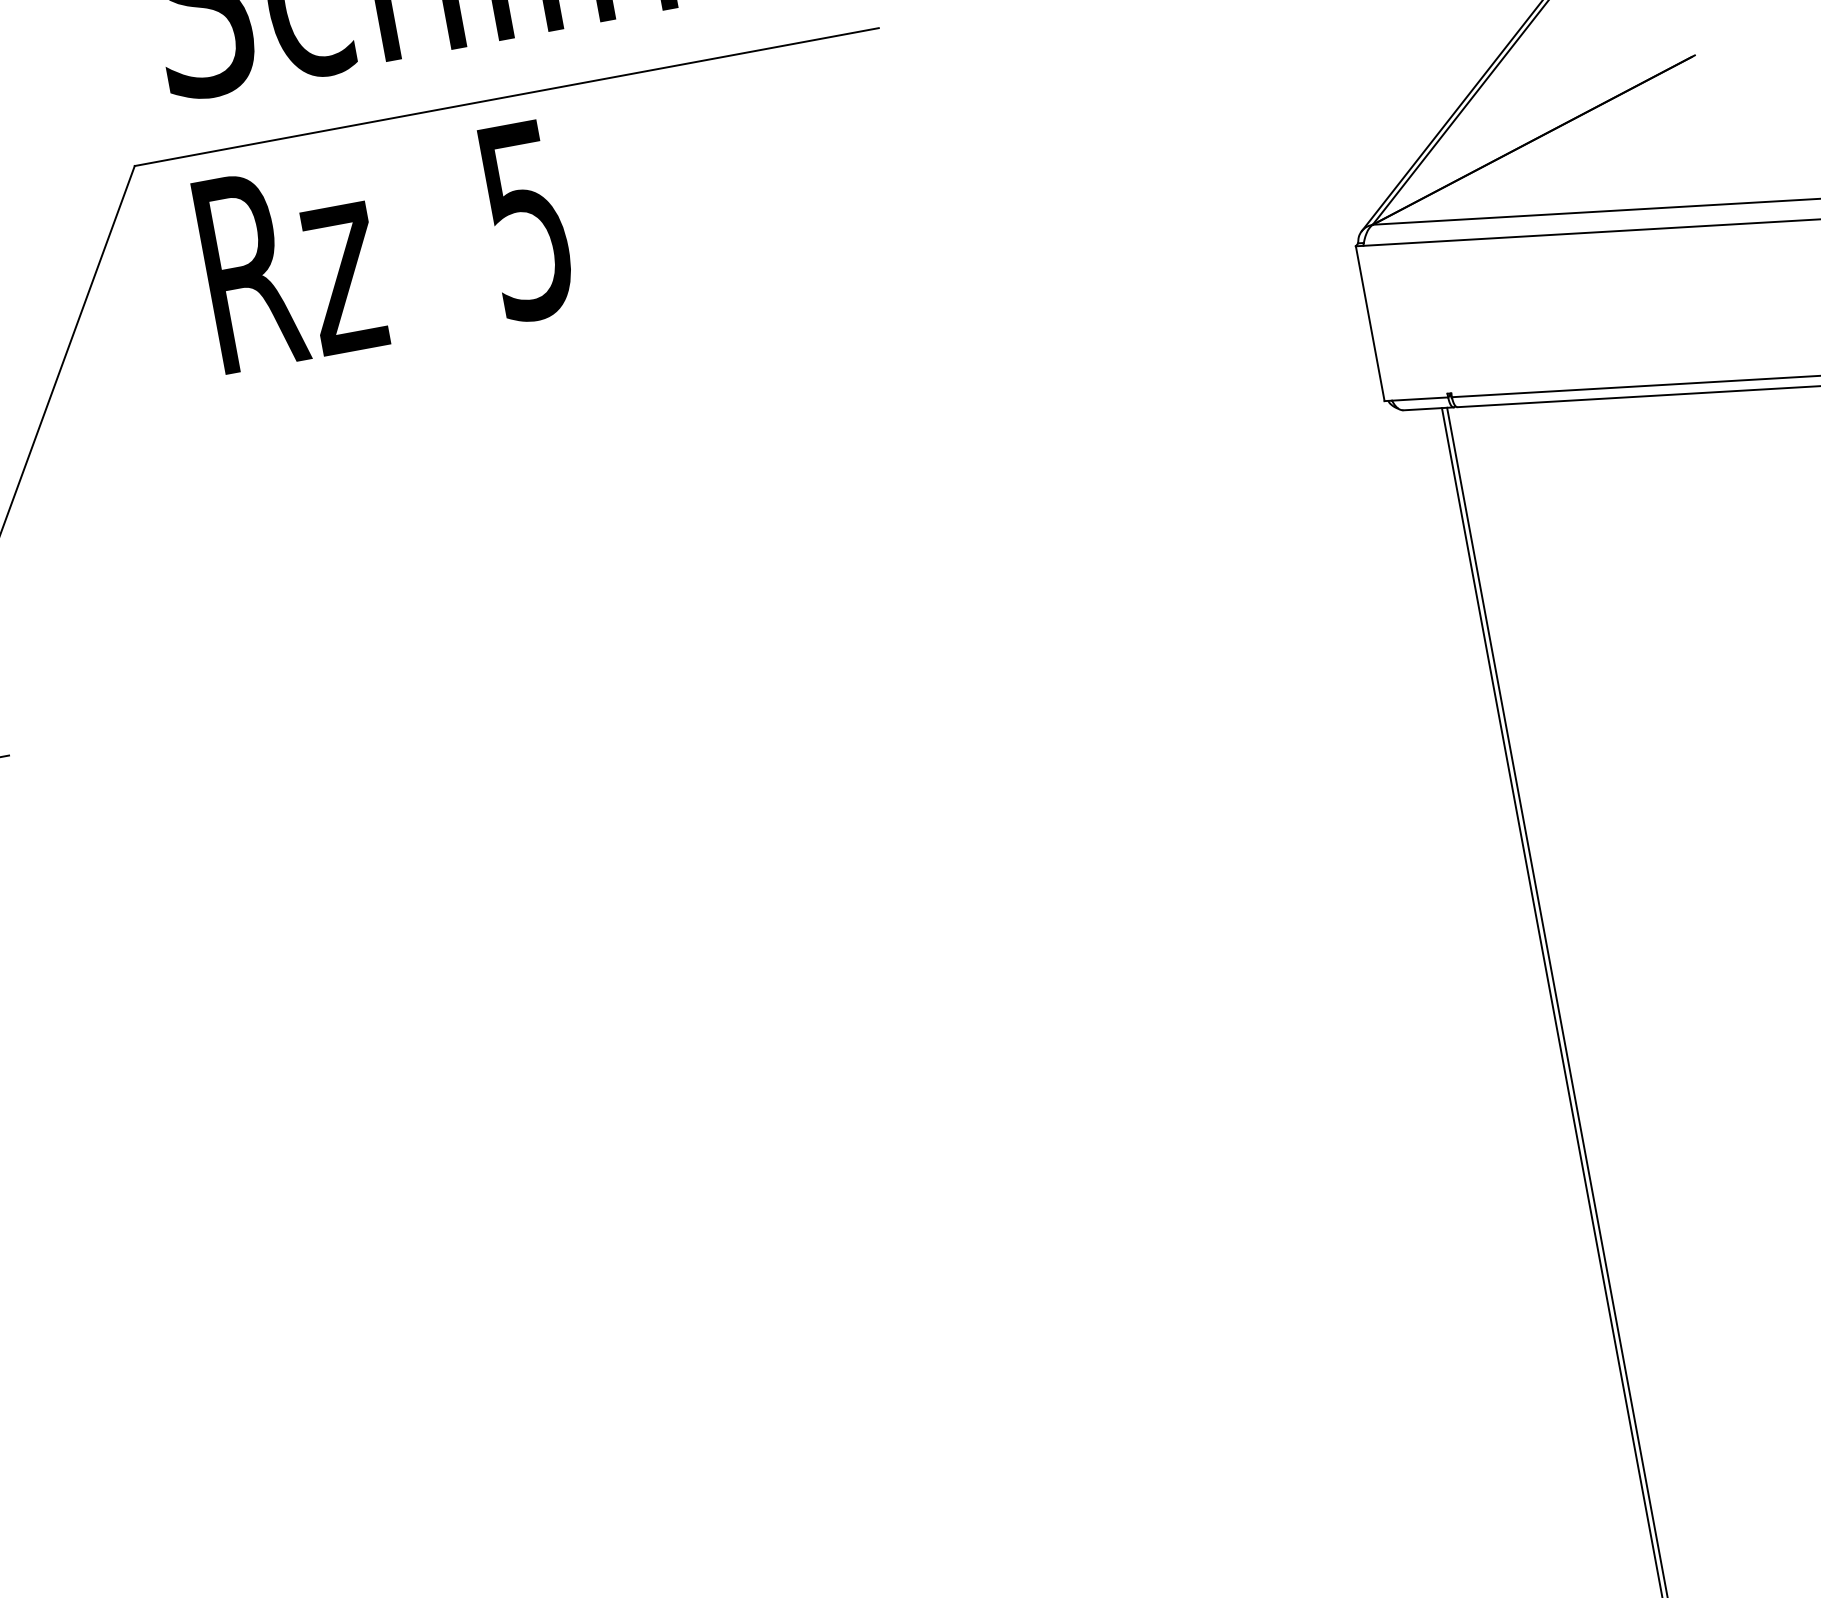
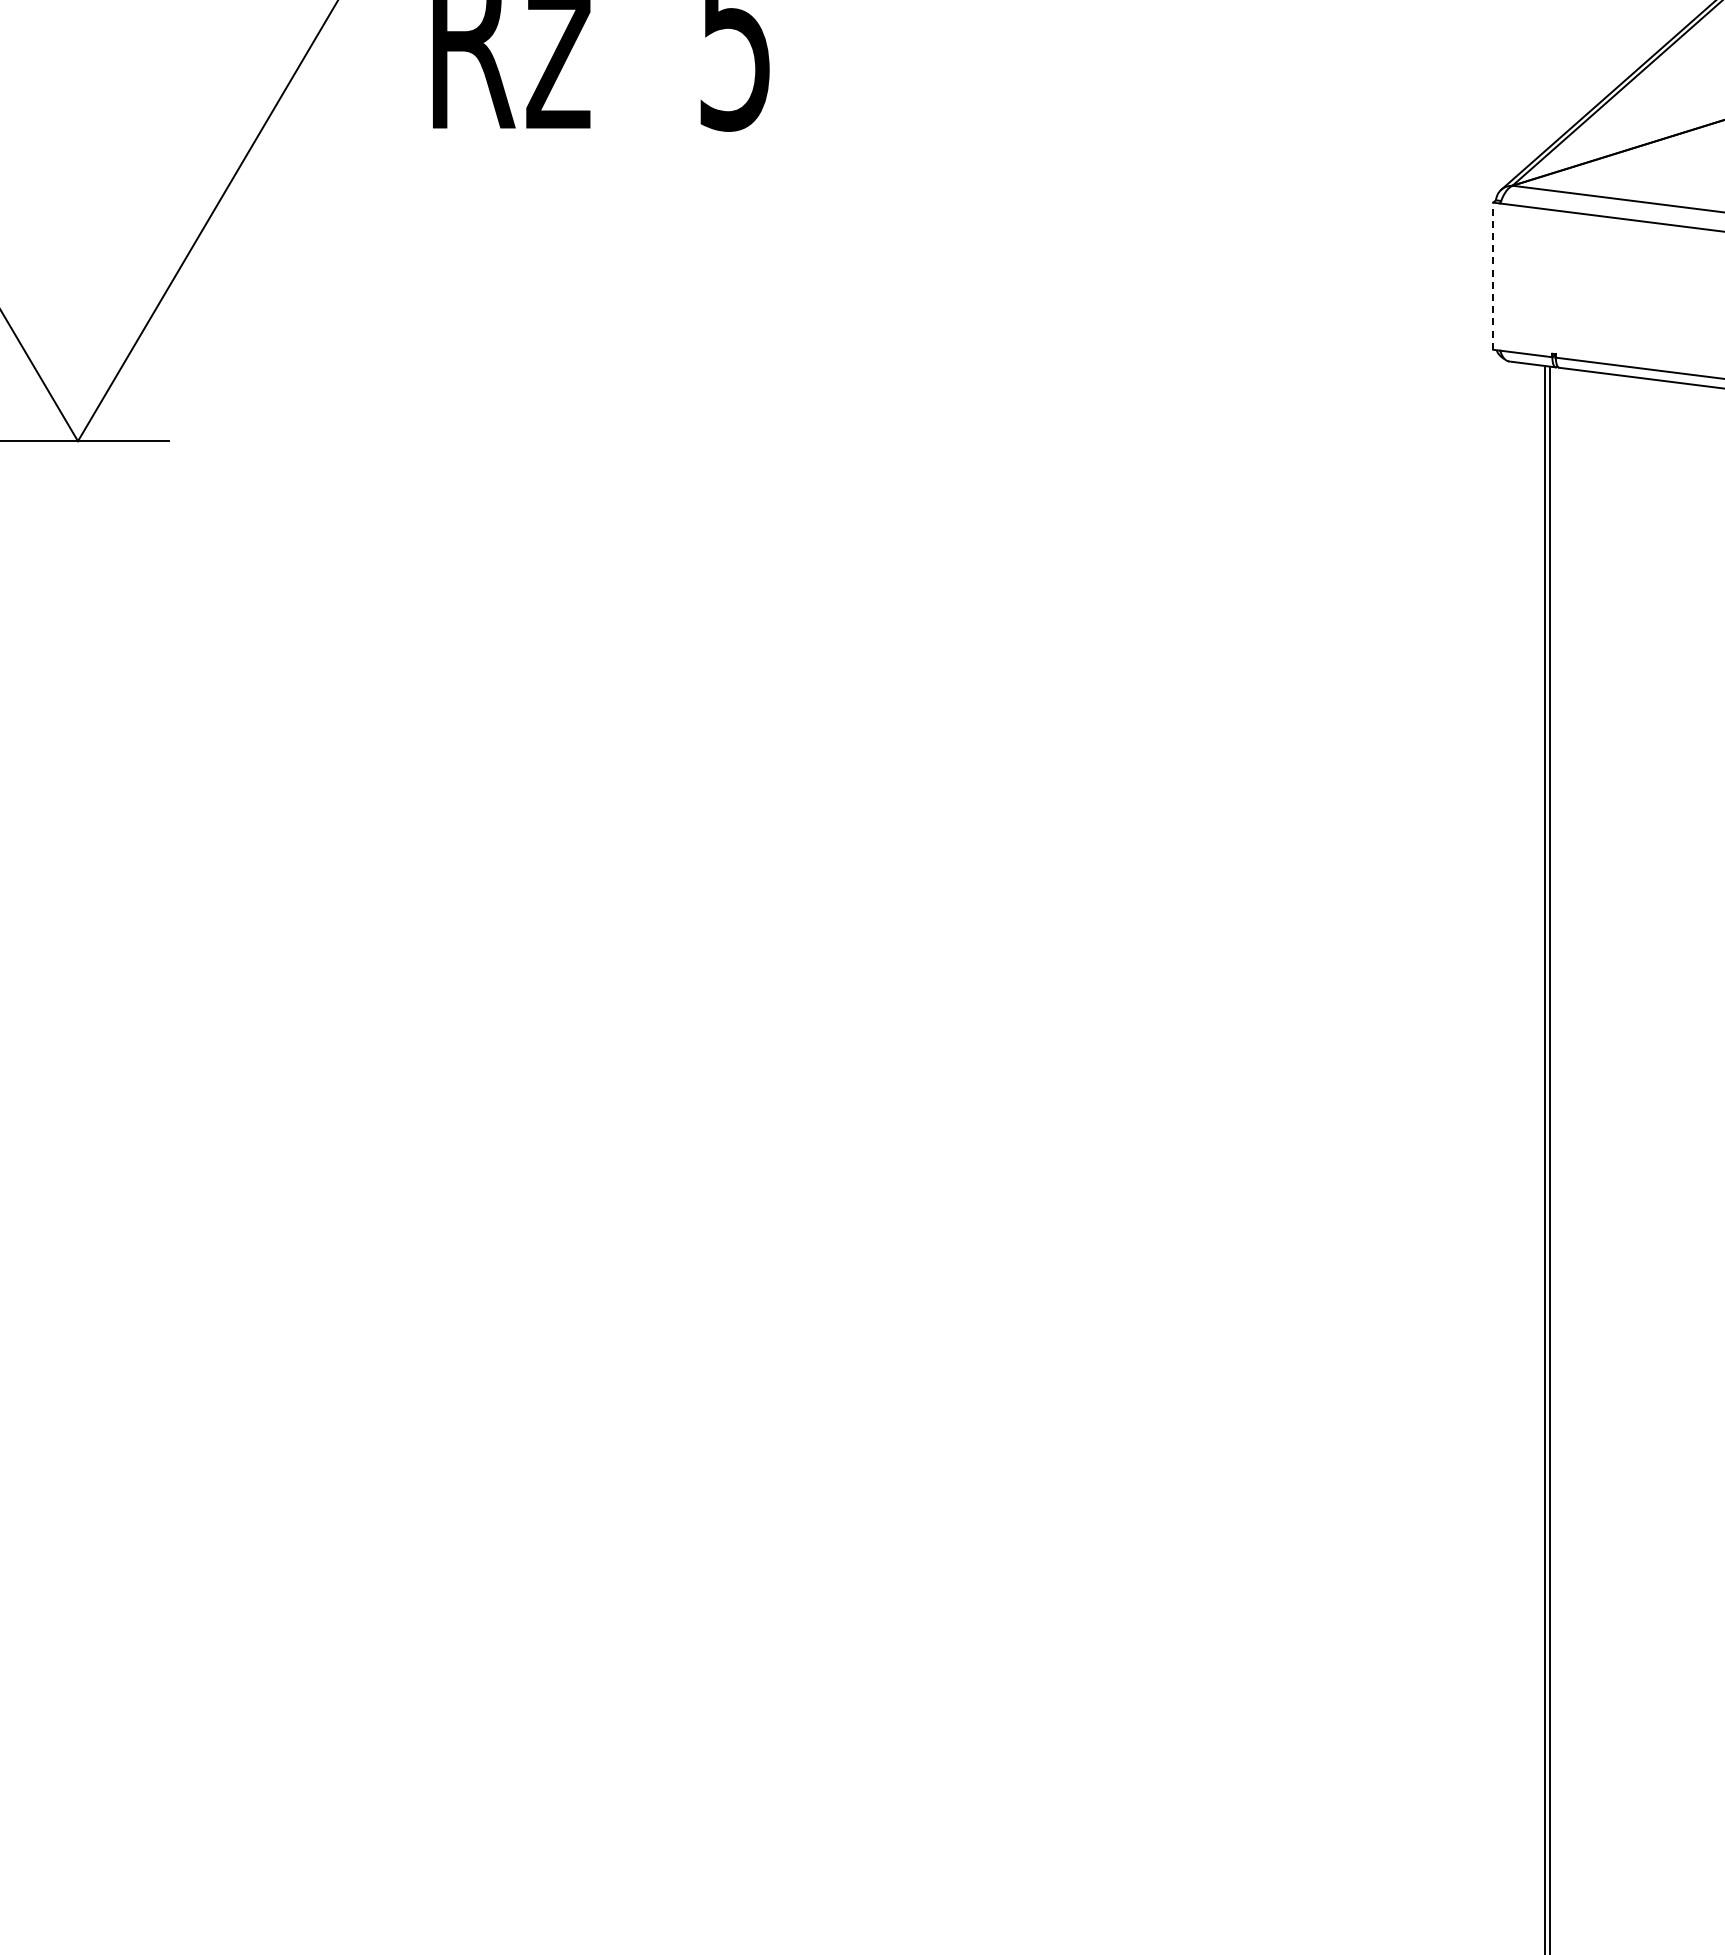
line: (1370, 323) -> (1493, 276), solid -> dashed

